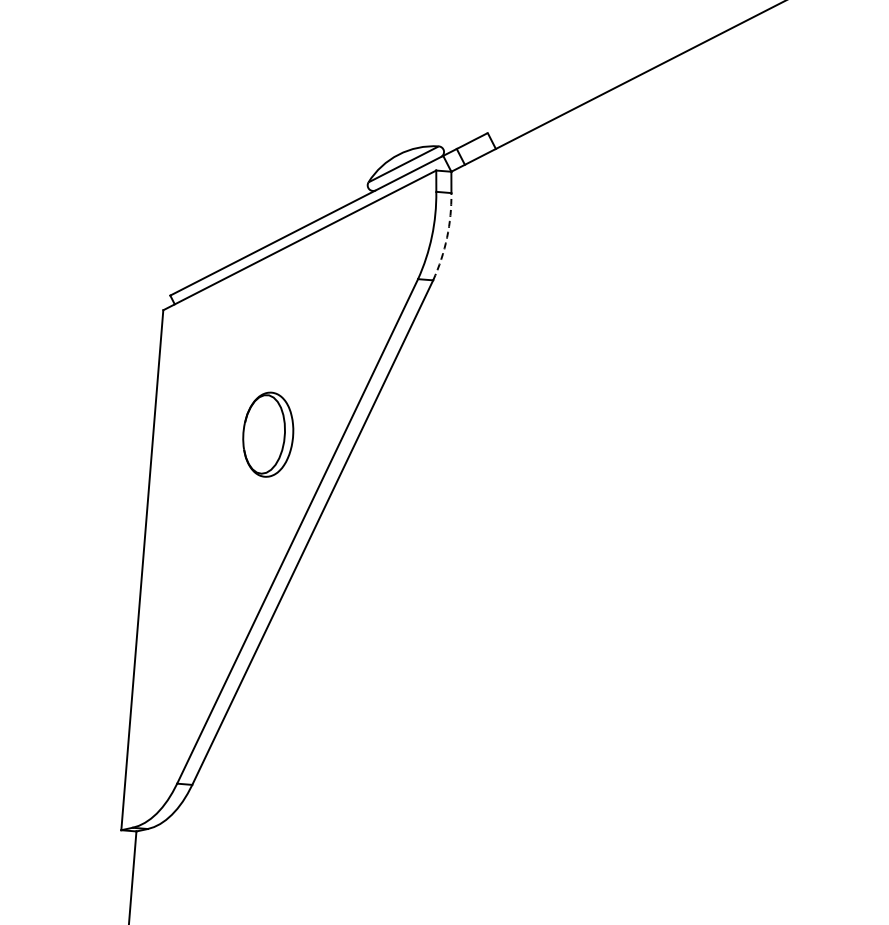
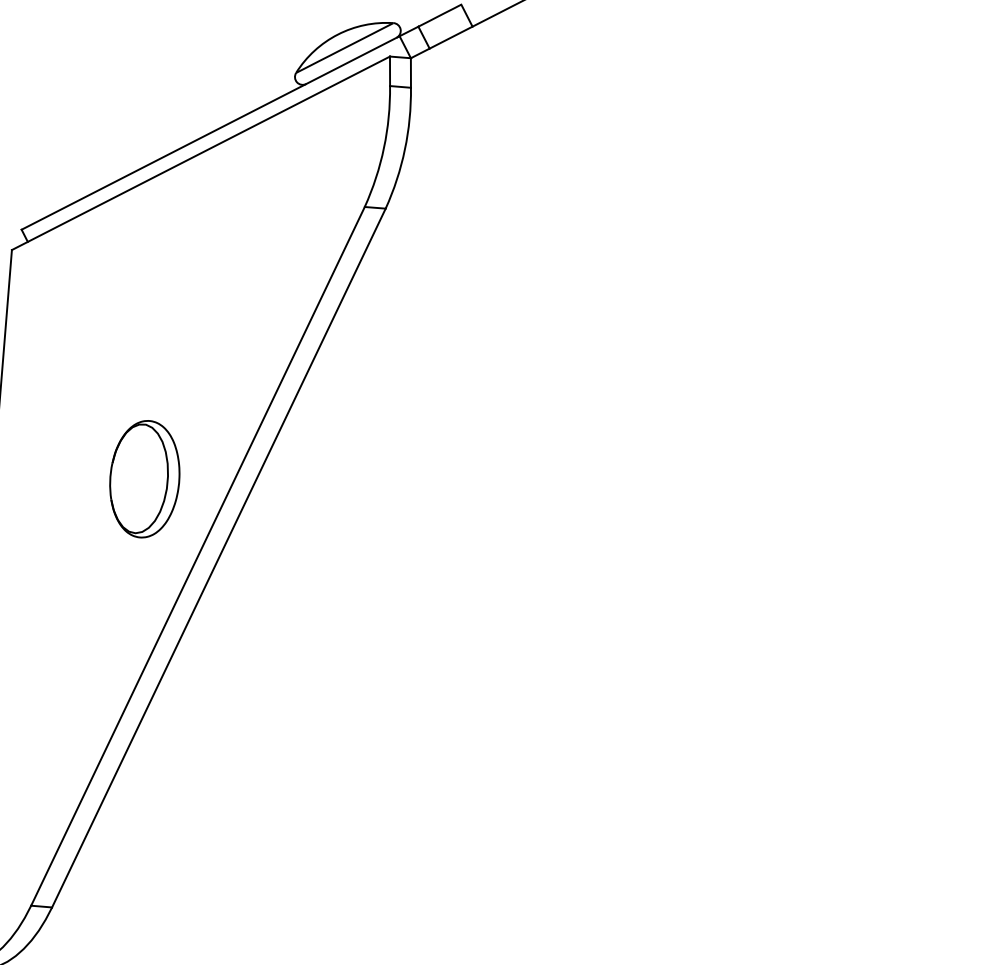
arc: (447, 237) -> (405, 149), dashed -> solid
part: (268, 434) -> (145, 478), moved

